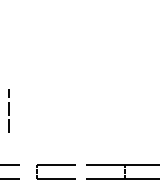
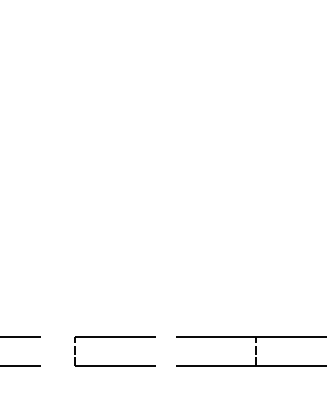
line: (9, 110) -> (19, 225), removed

